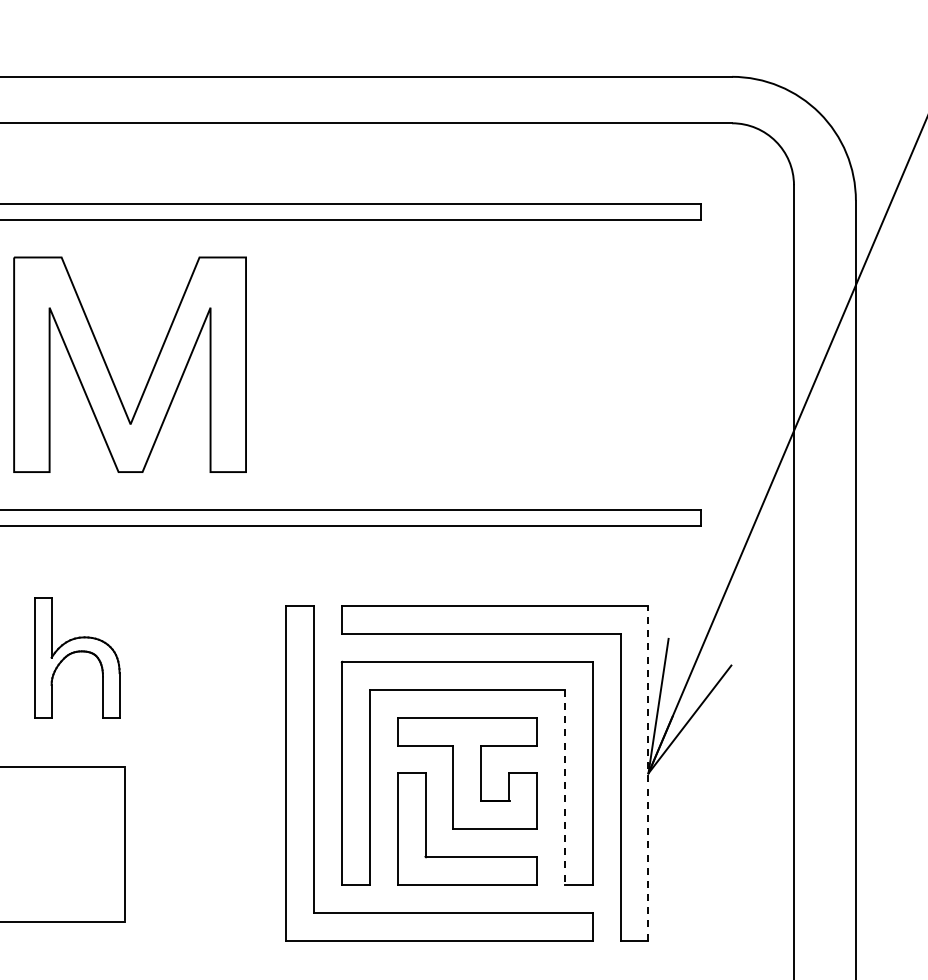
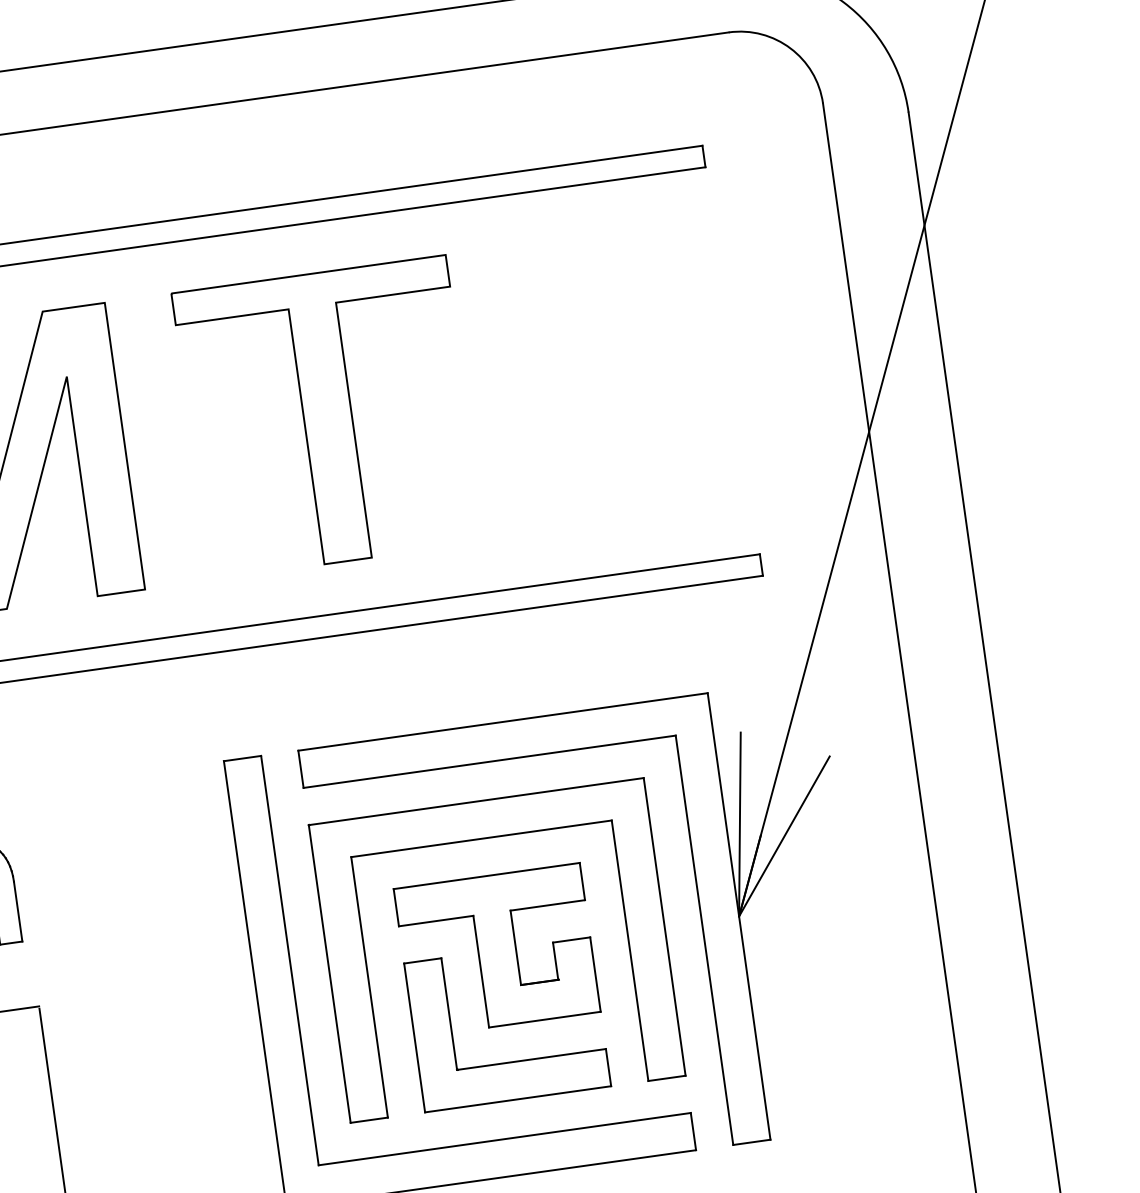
part: (398, 364) -> (328, 417), added
line: (648, 772) -> (738, 915), dashed -> solid
line: (564, 787) -> (629, 950), dashed -> solid

